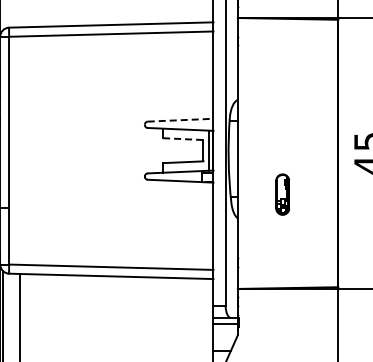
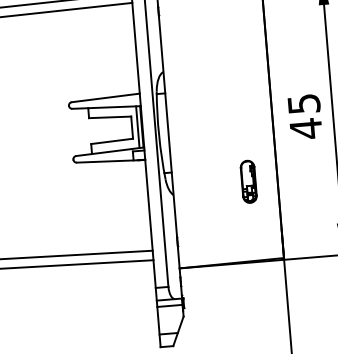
line: (180, 120) -> (105, 98), dashed -> solid
line: (183, 139) -> (110, 117), dashed -> solid
part: (282, 194) -> (248, 181), moved

